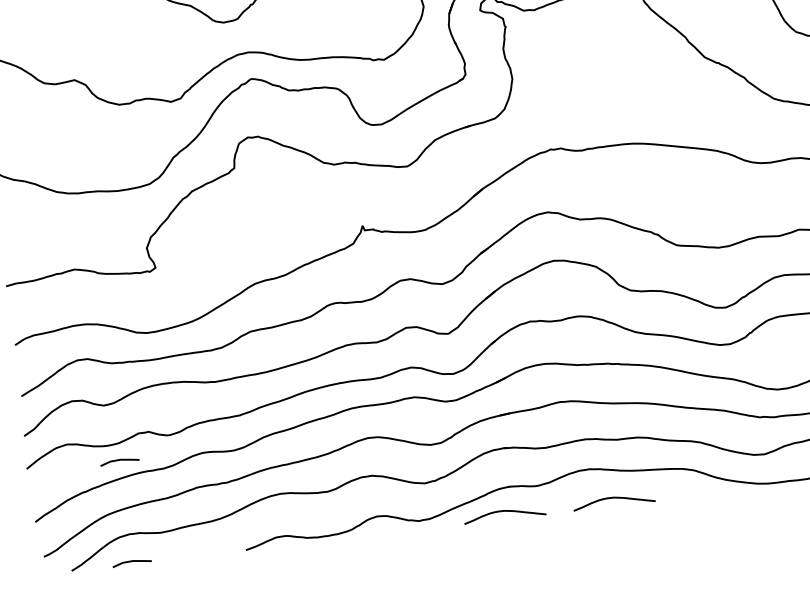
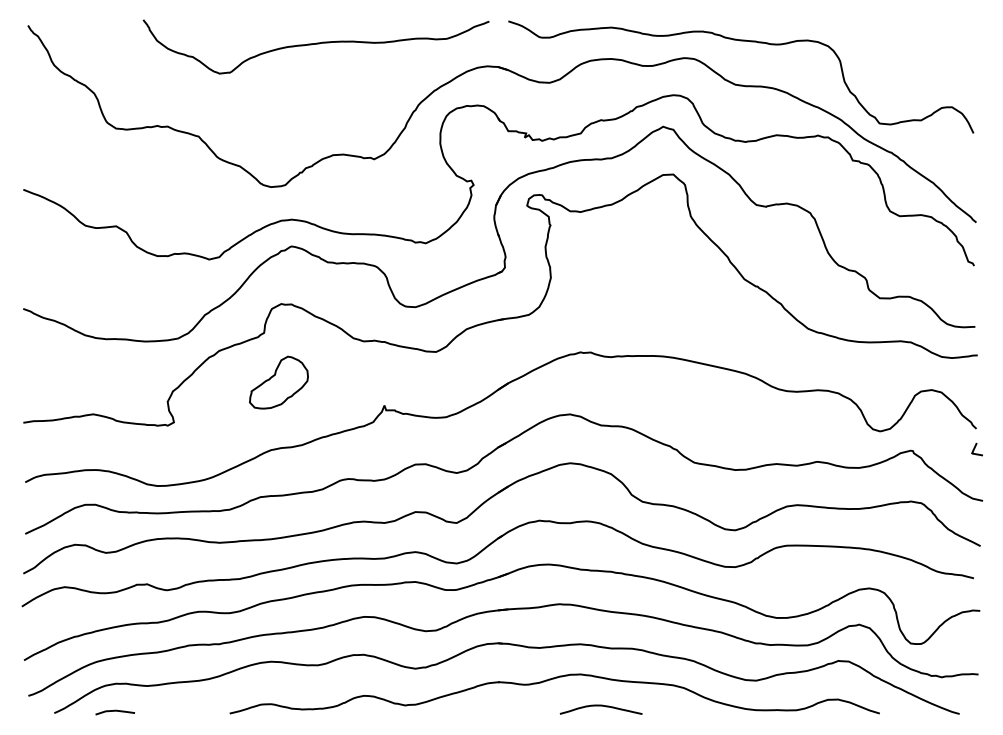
part: (254, 215) -> (278, 382), added
line: (119, 460) -> (114, 609), removed
curve: (503, 511) -> (490, 706), removed

